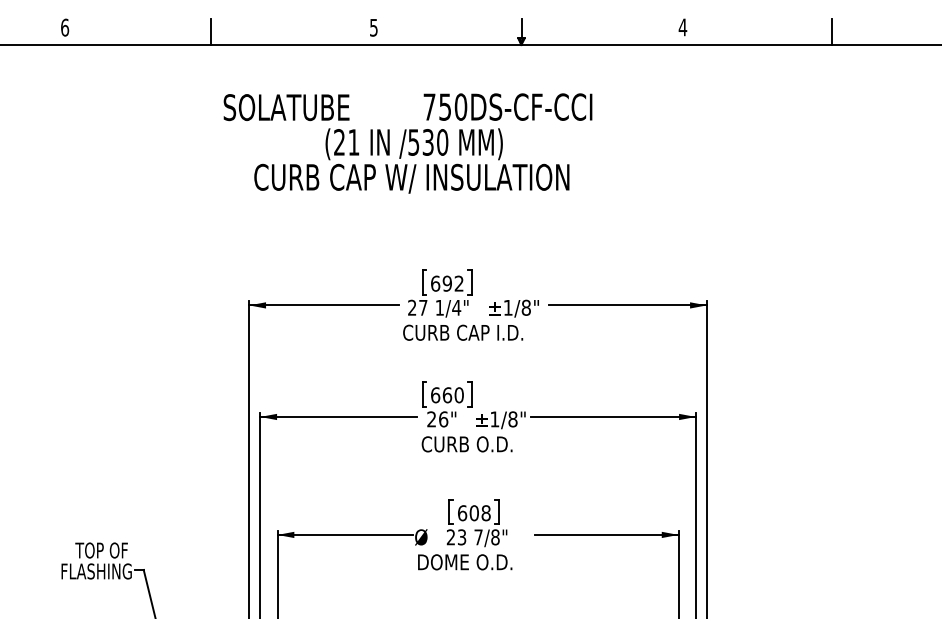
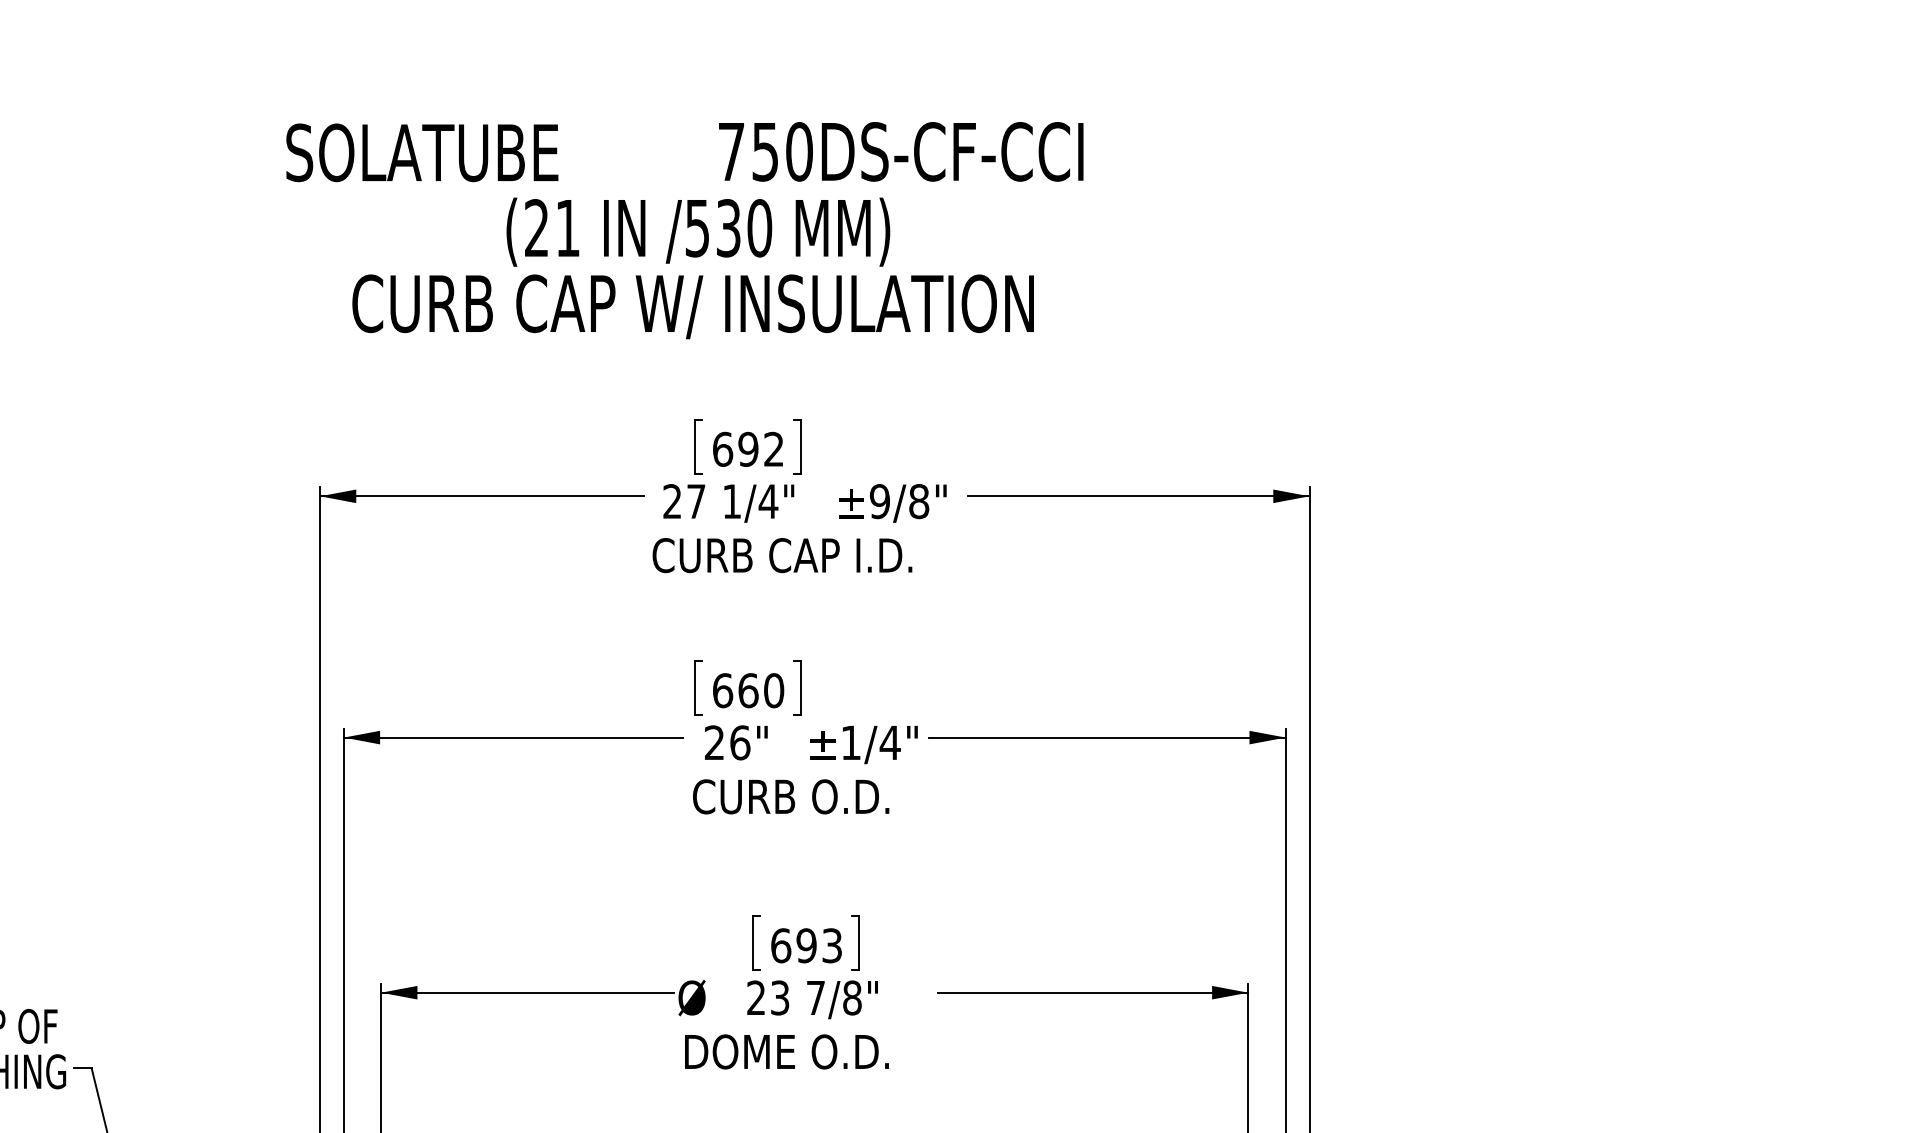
part: (407, 143) -> (683, 230), moved
text: (507, 307) -> (878, 500), 1/8" -> 9/8"
text: (512, 419) -> (889, 743), 1/8" -> 1/4"
text: (479, 513) -> (817, 946), 608 -> 693

